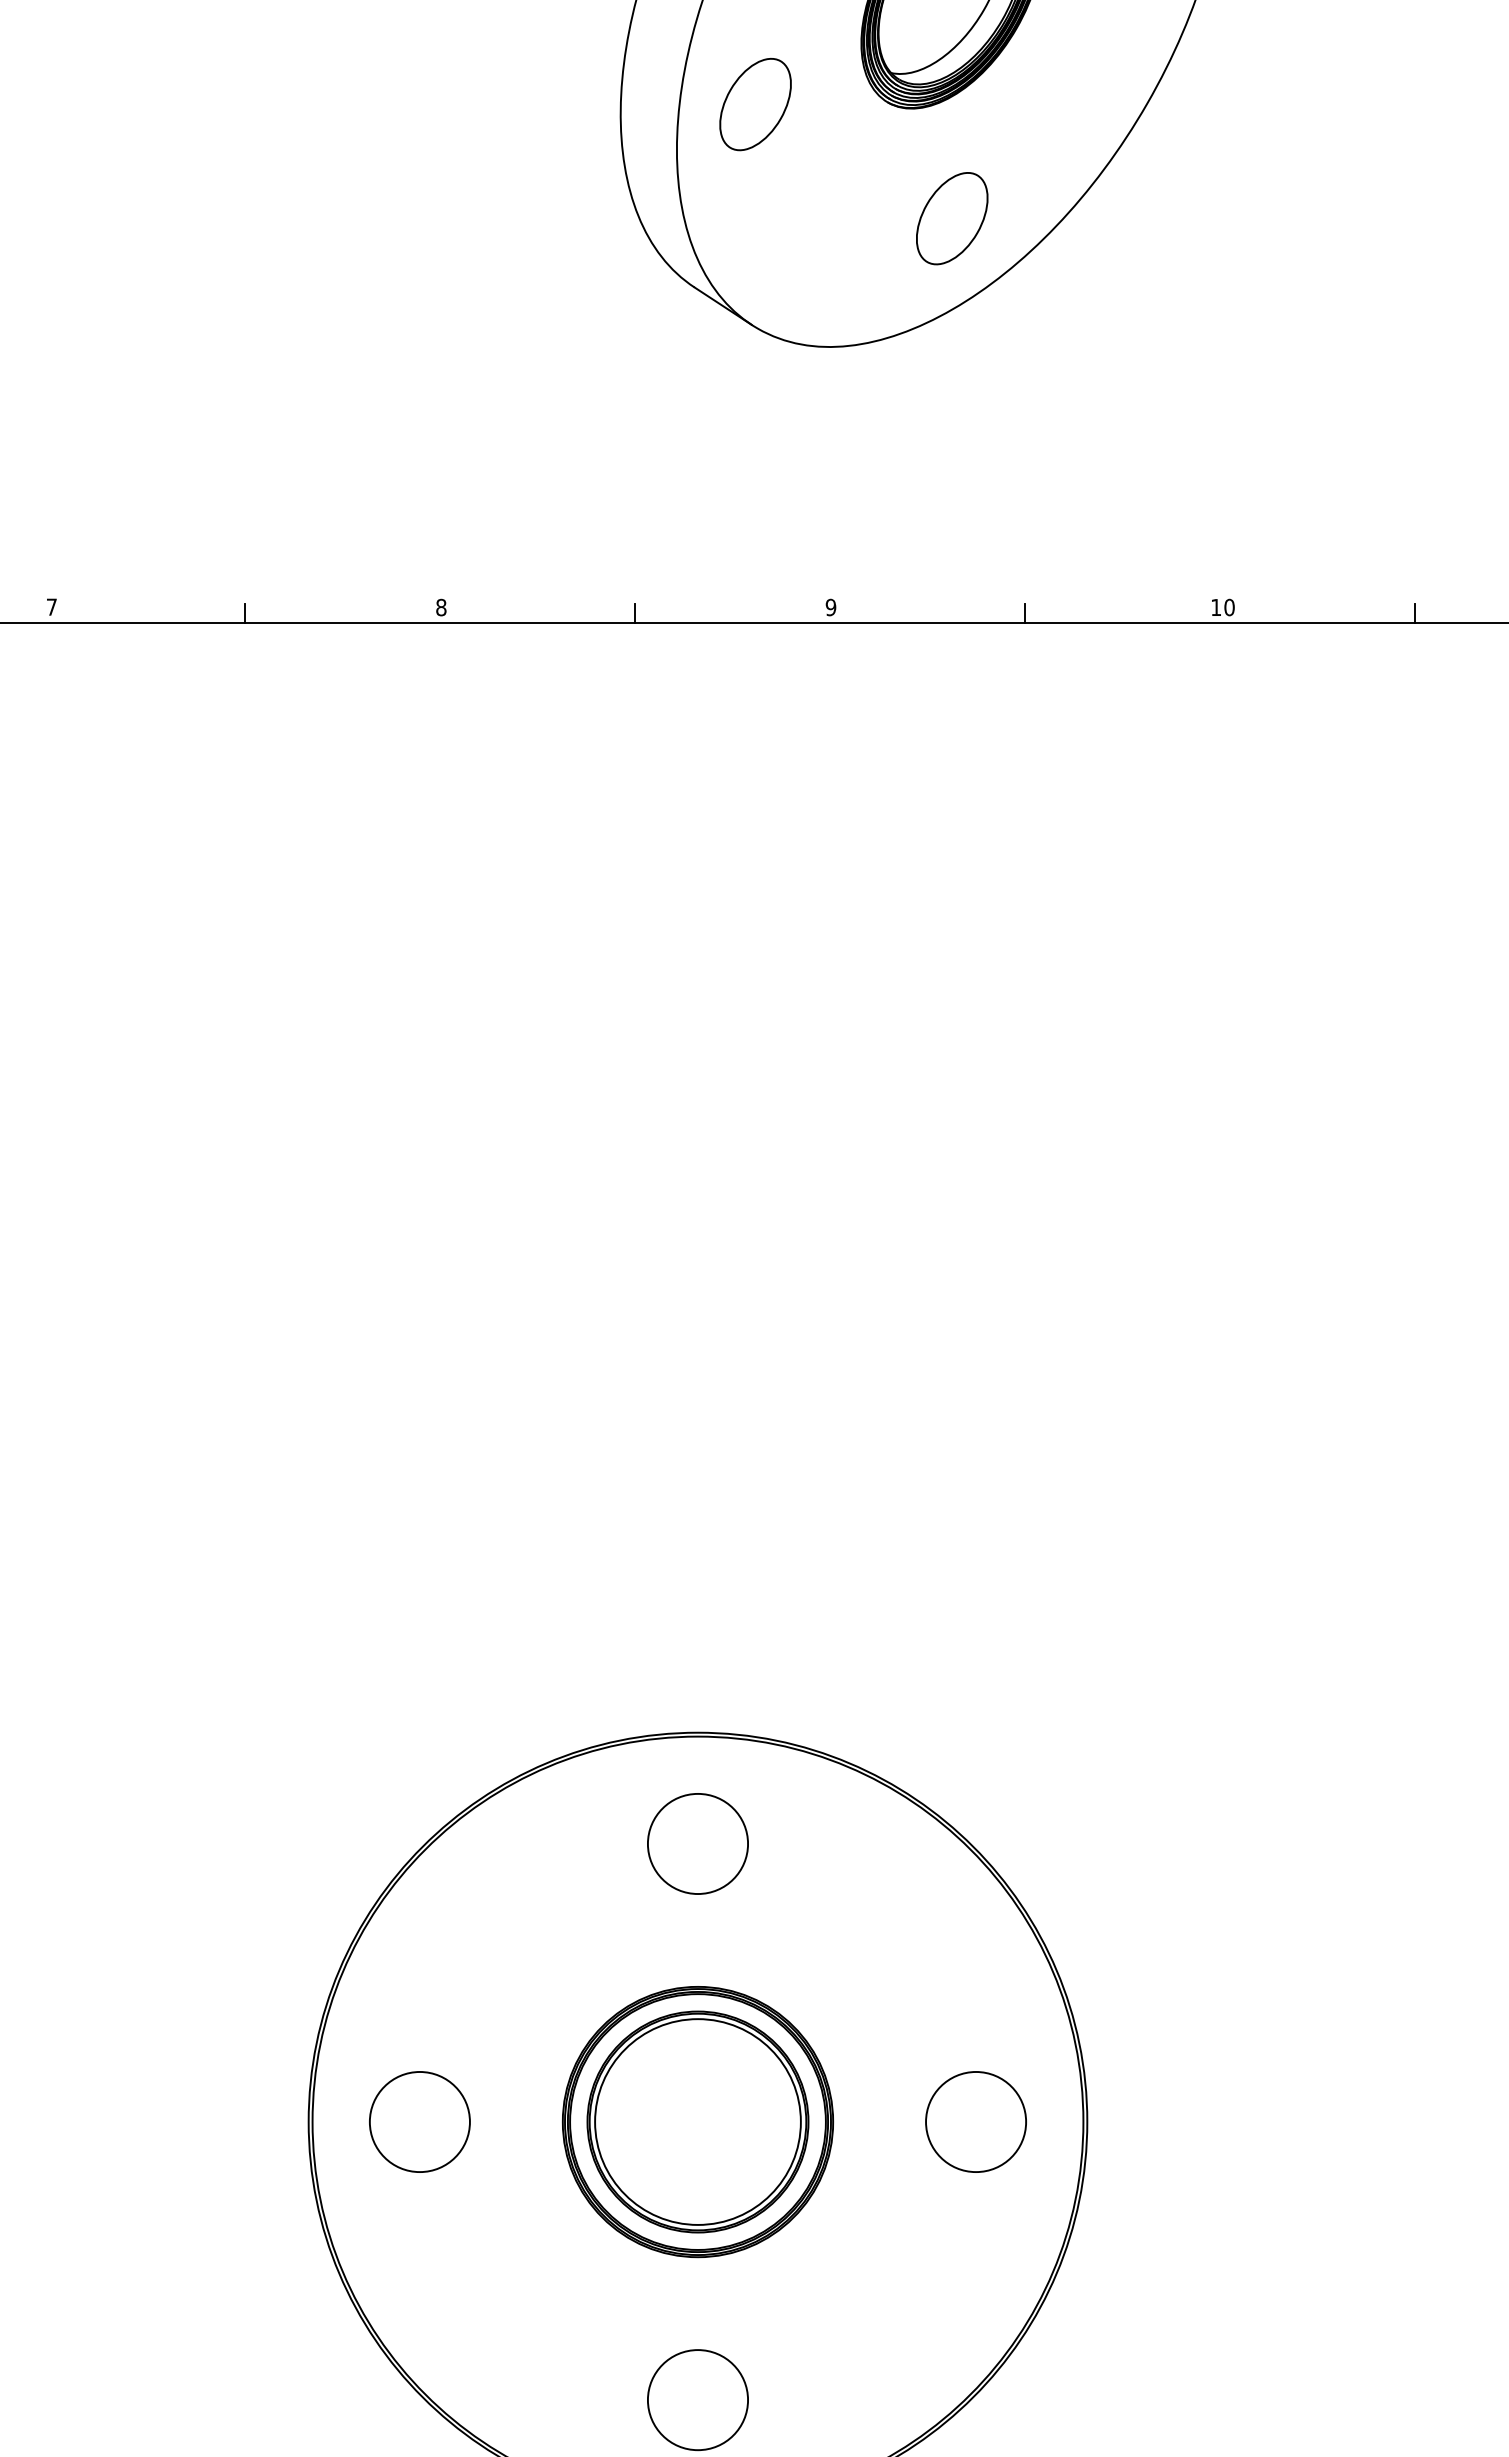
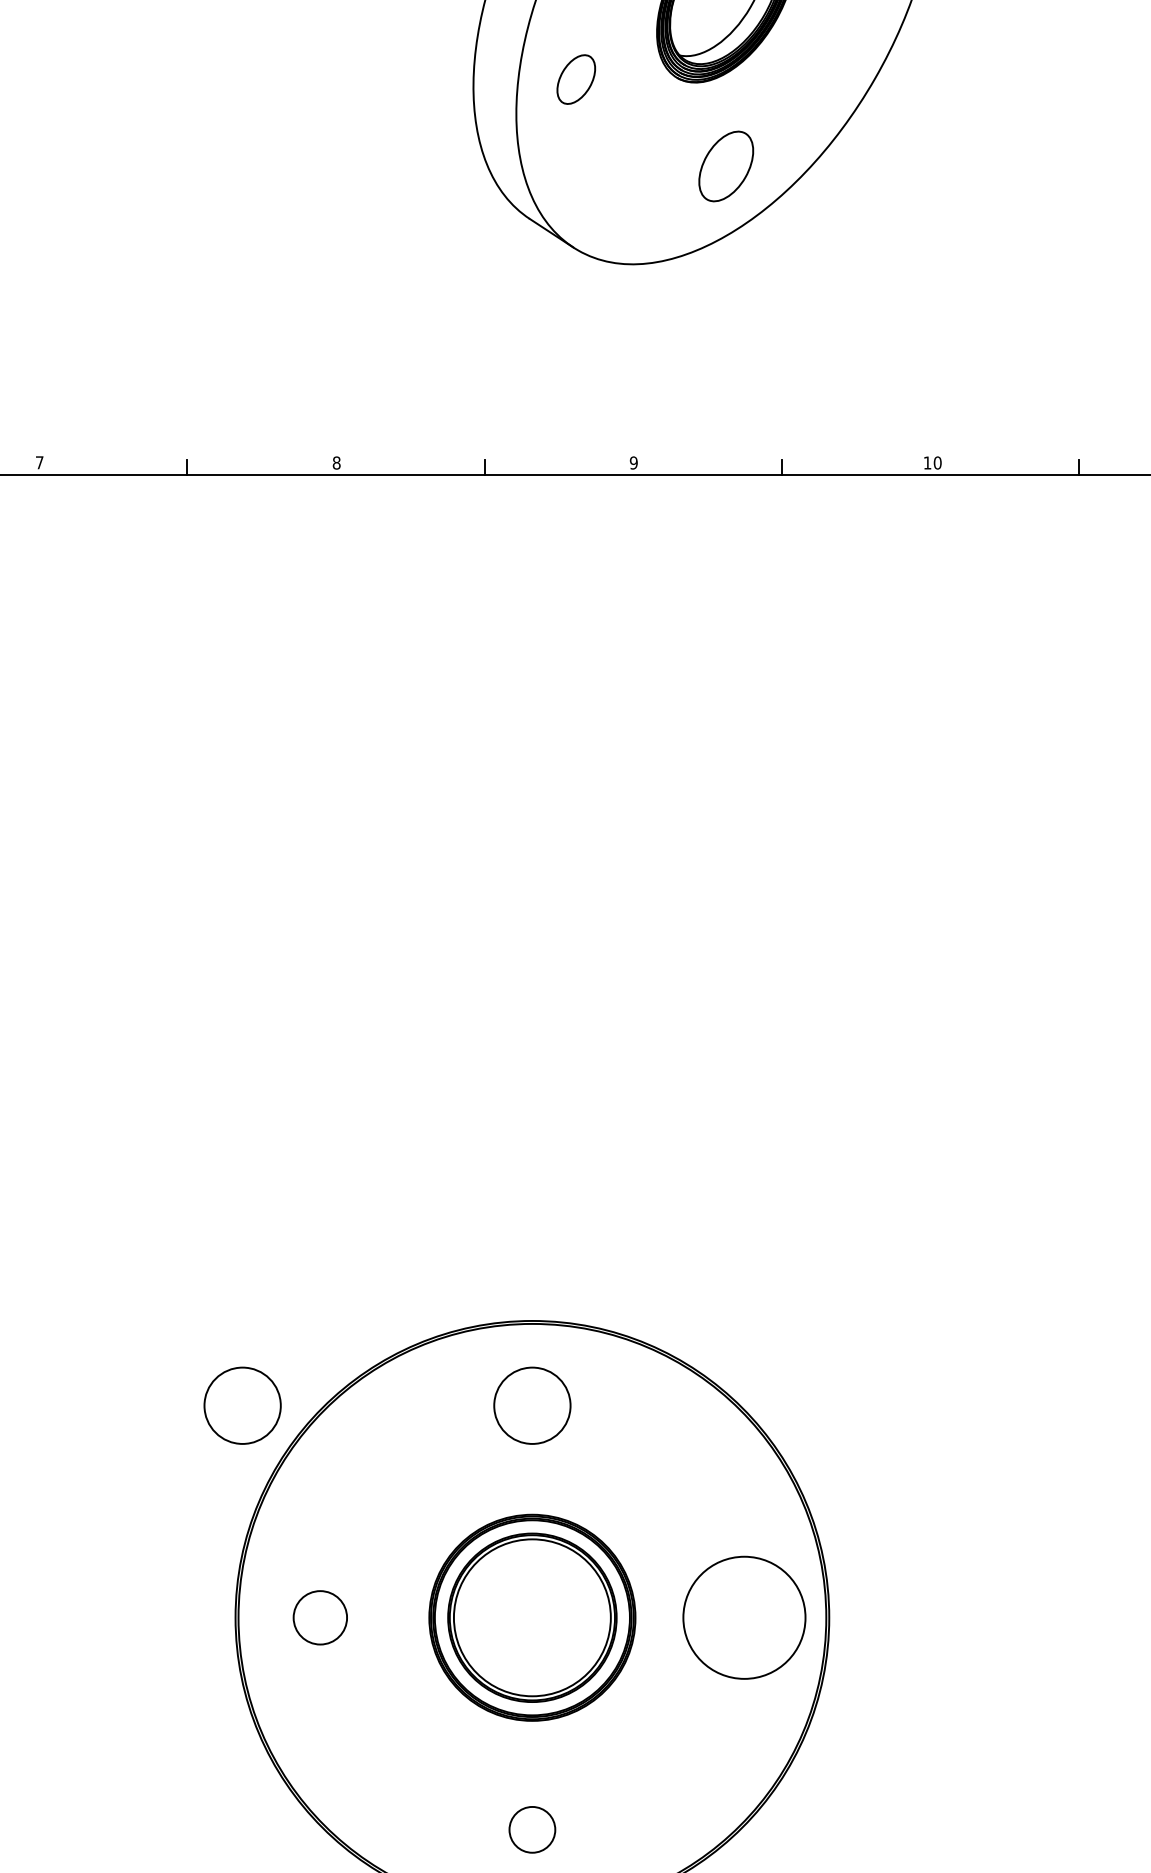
part: (755, 104) -> (576, 79), size x0.7
circle: (317, 1843) -> (242, 1405), added
circle: (419, 2121) -> (320, 1617), size x0.7
circle: (976, 2121) -> (744, 1617), size x1.6
circle: (697, 2400) -> (532, 1830), size x0.6

